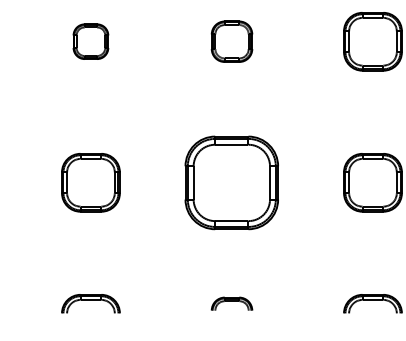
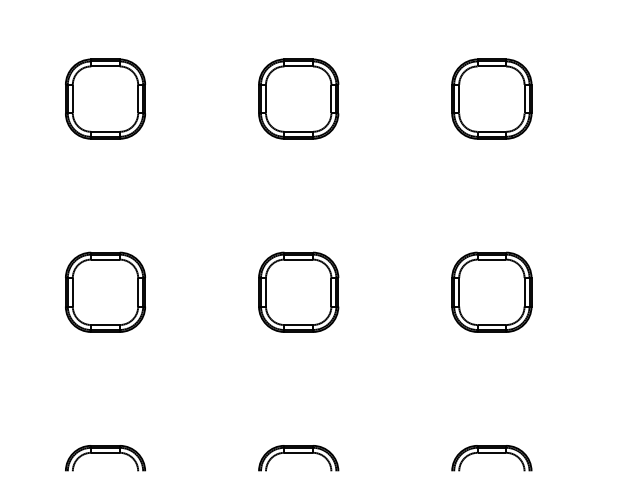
part: (90, 41) -> (105, 98), size x1.67
part: (231, 41) -> (298, 98), size x1.43
part: (231, 182) -> (298, 291), size x0.62
part: (231, 304) -> (298, 458), size x1.43

